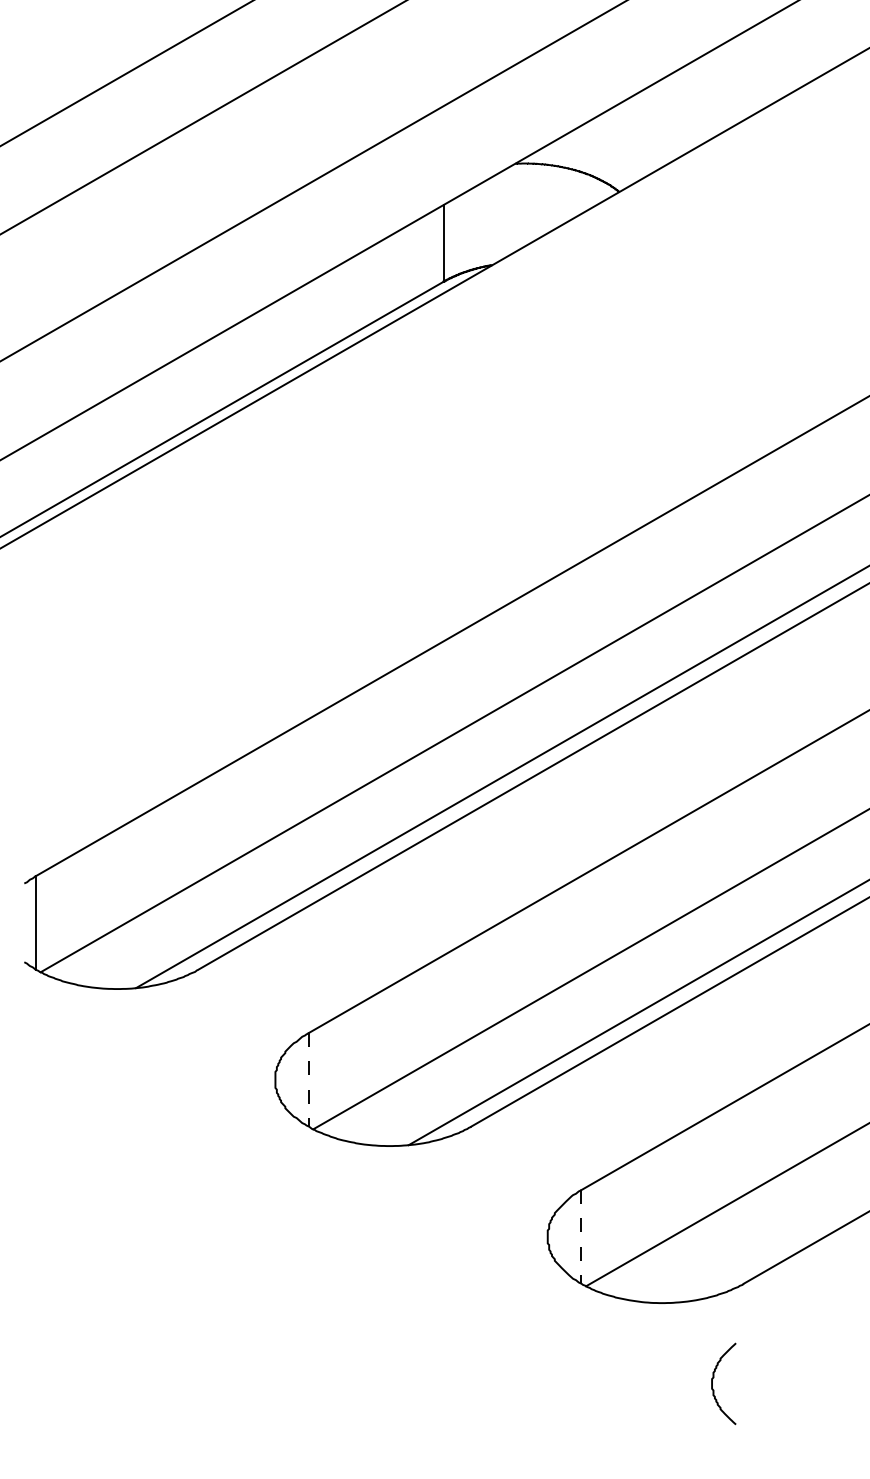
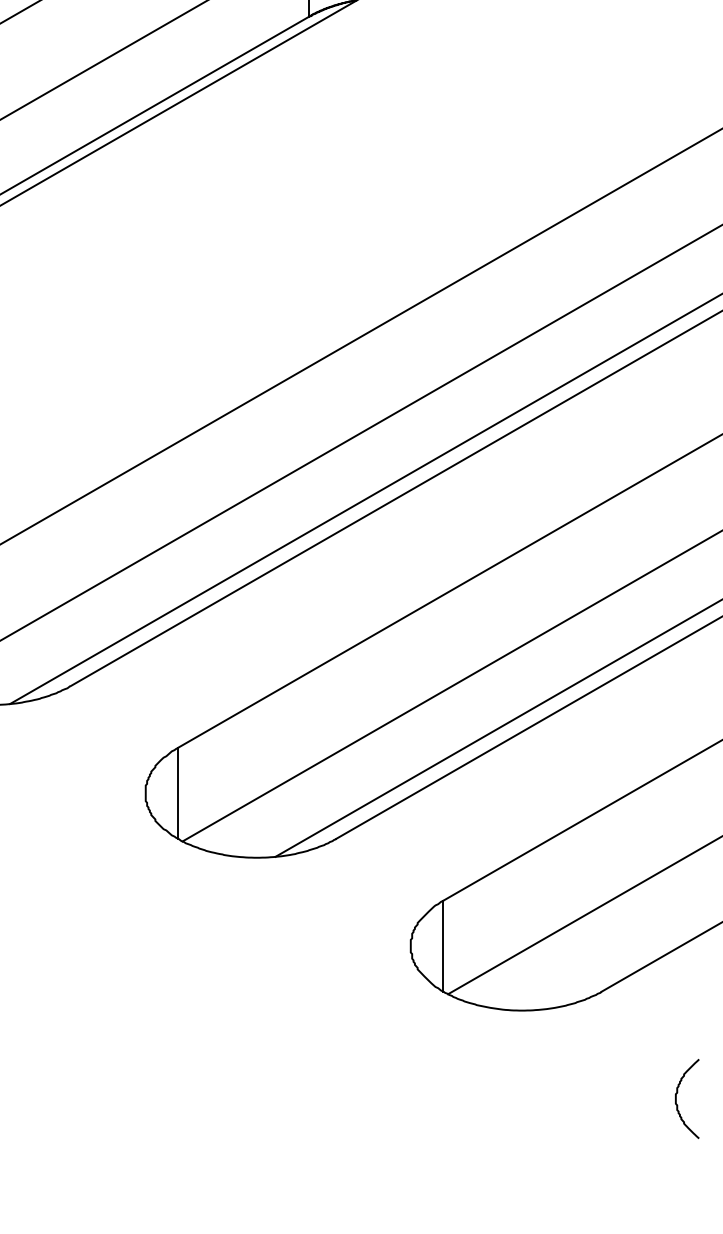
line: (308, 1079) -> (177, 792), dashed -> solid
line: (581, 1236) -> (443, 945), dashed -> solid
curve: (713, 1379) -> (677, 1094), moved

